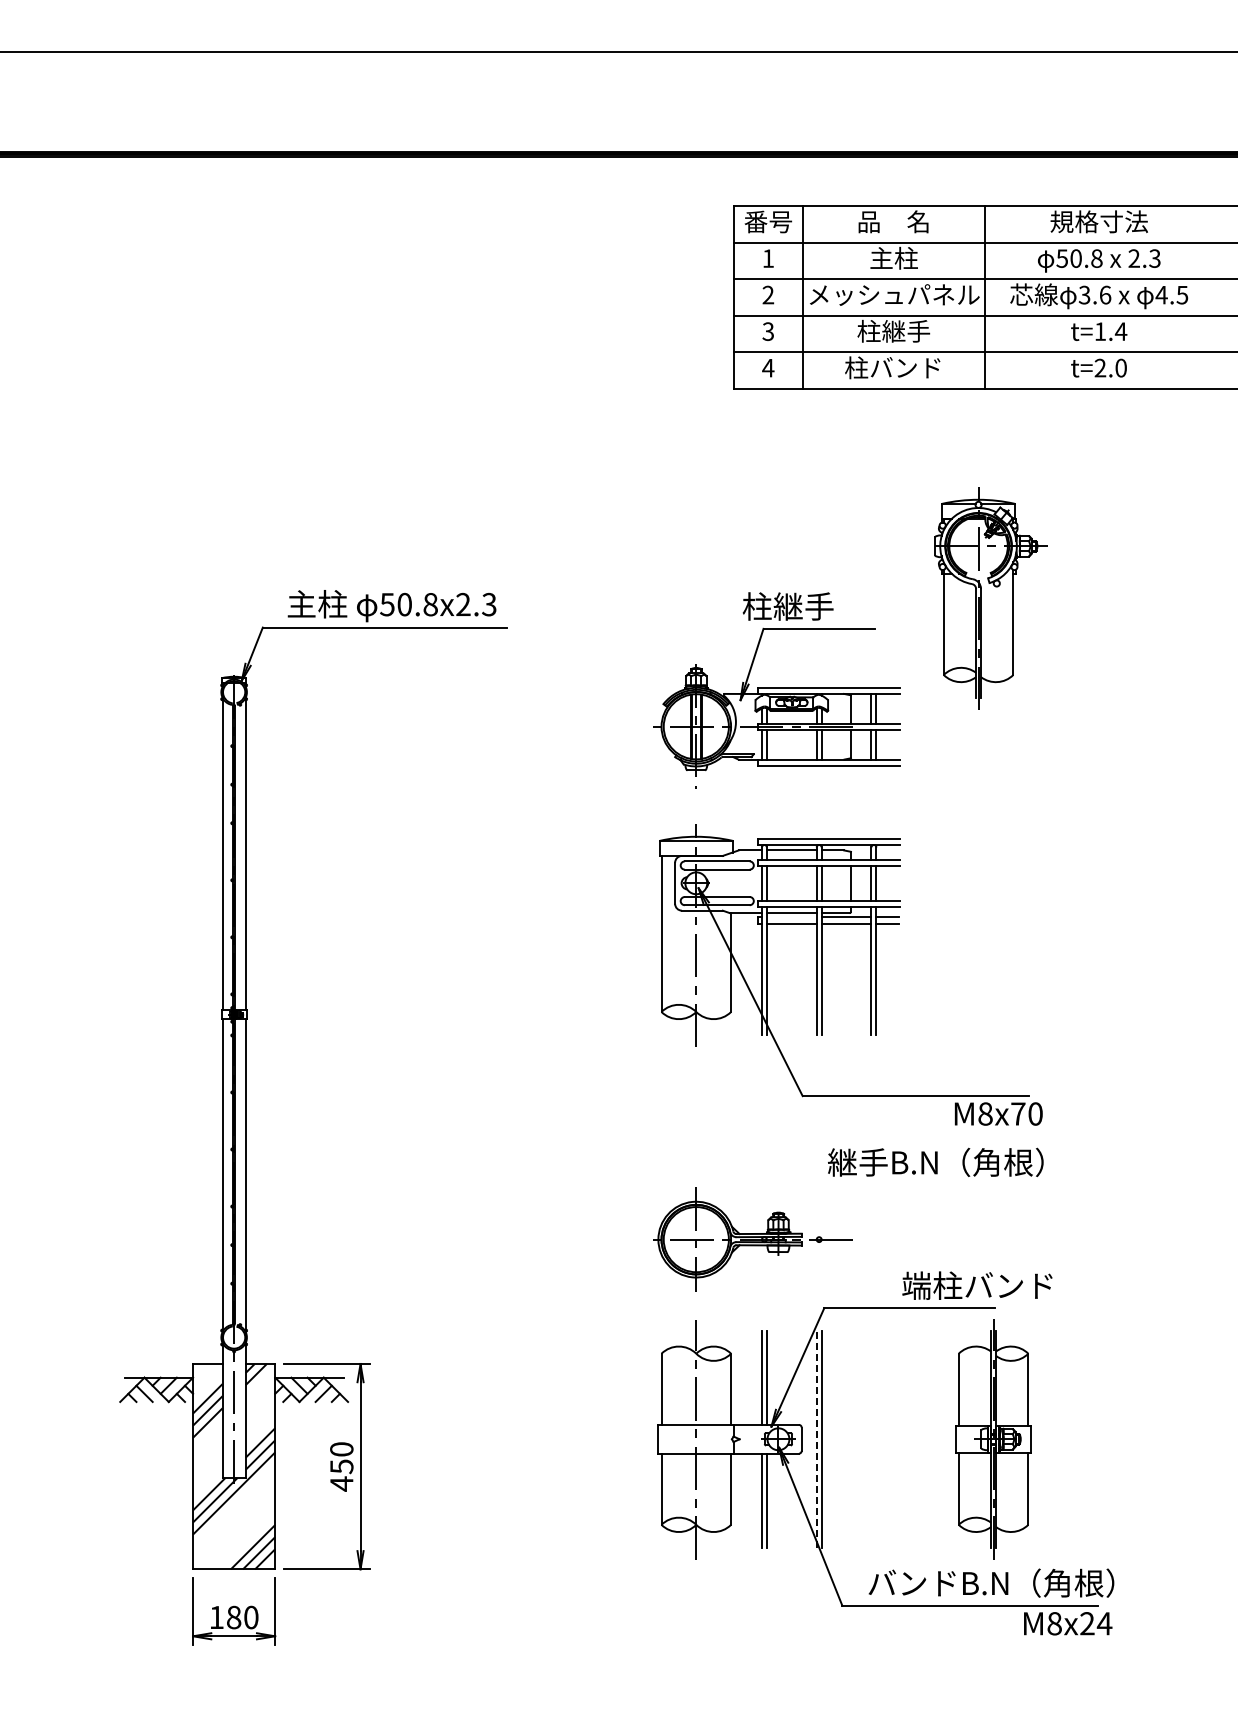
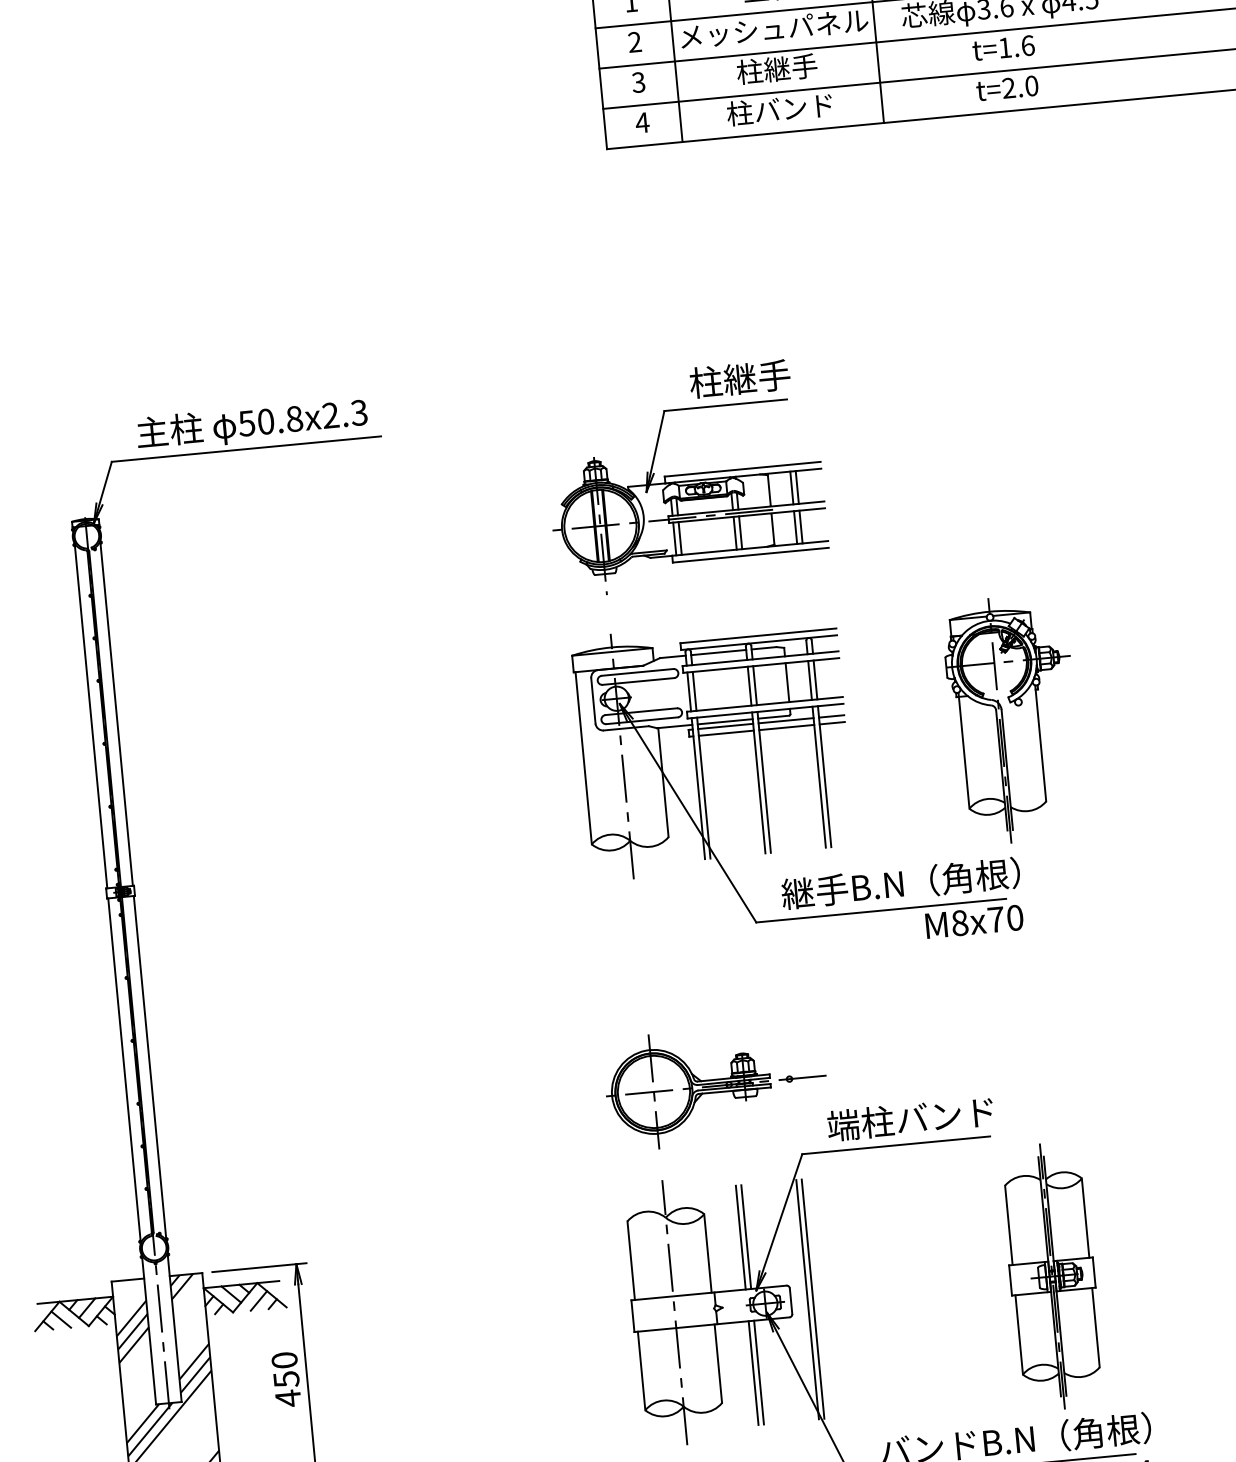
text: (1120, 331) -> (1027, 45), t=1.4 -> t=1.6
part: (990, 598) -> (1013, 719), moved
text: (787, 606) -> (739, 379), moved
line: (791, 917) -> (725, 726), added
text: (935, 1161) -> (900, 882), moved
text: (977, 1285) -> (910, 1118), moved
line: (816, 1438) -> (807, 1298), dashed -> solid
part: (993, 1439) -> (1052, 1276), moved

